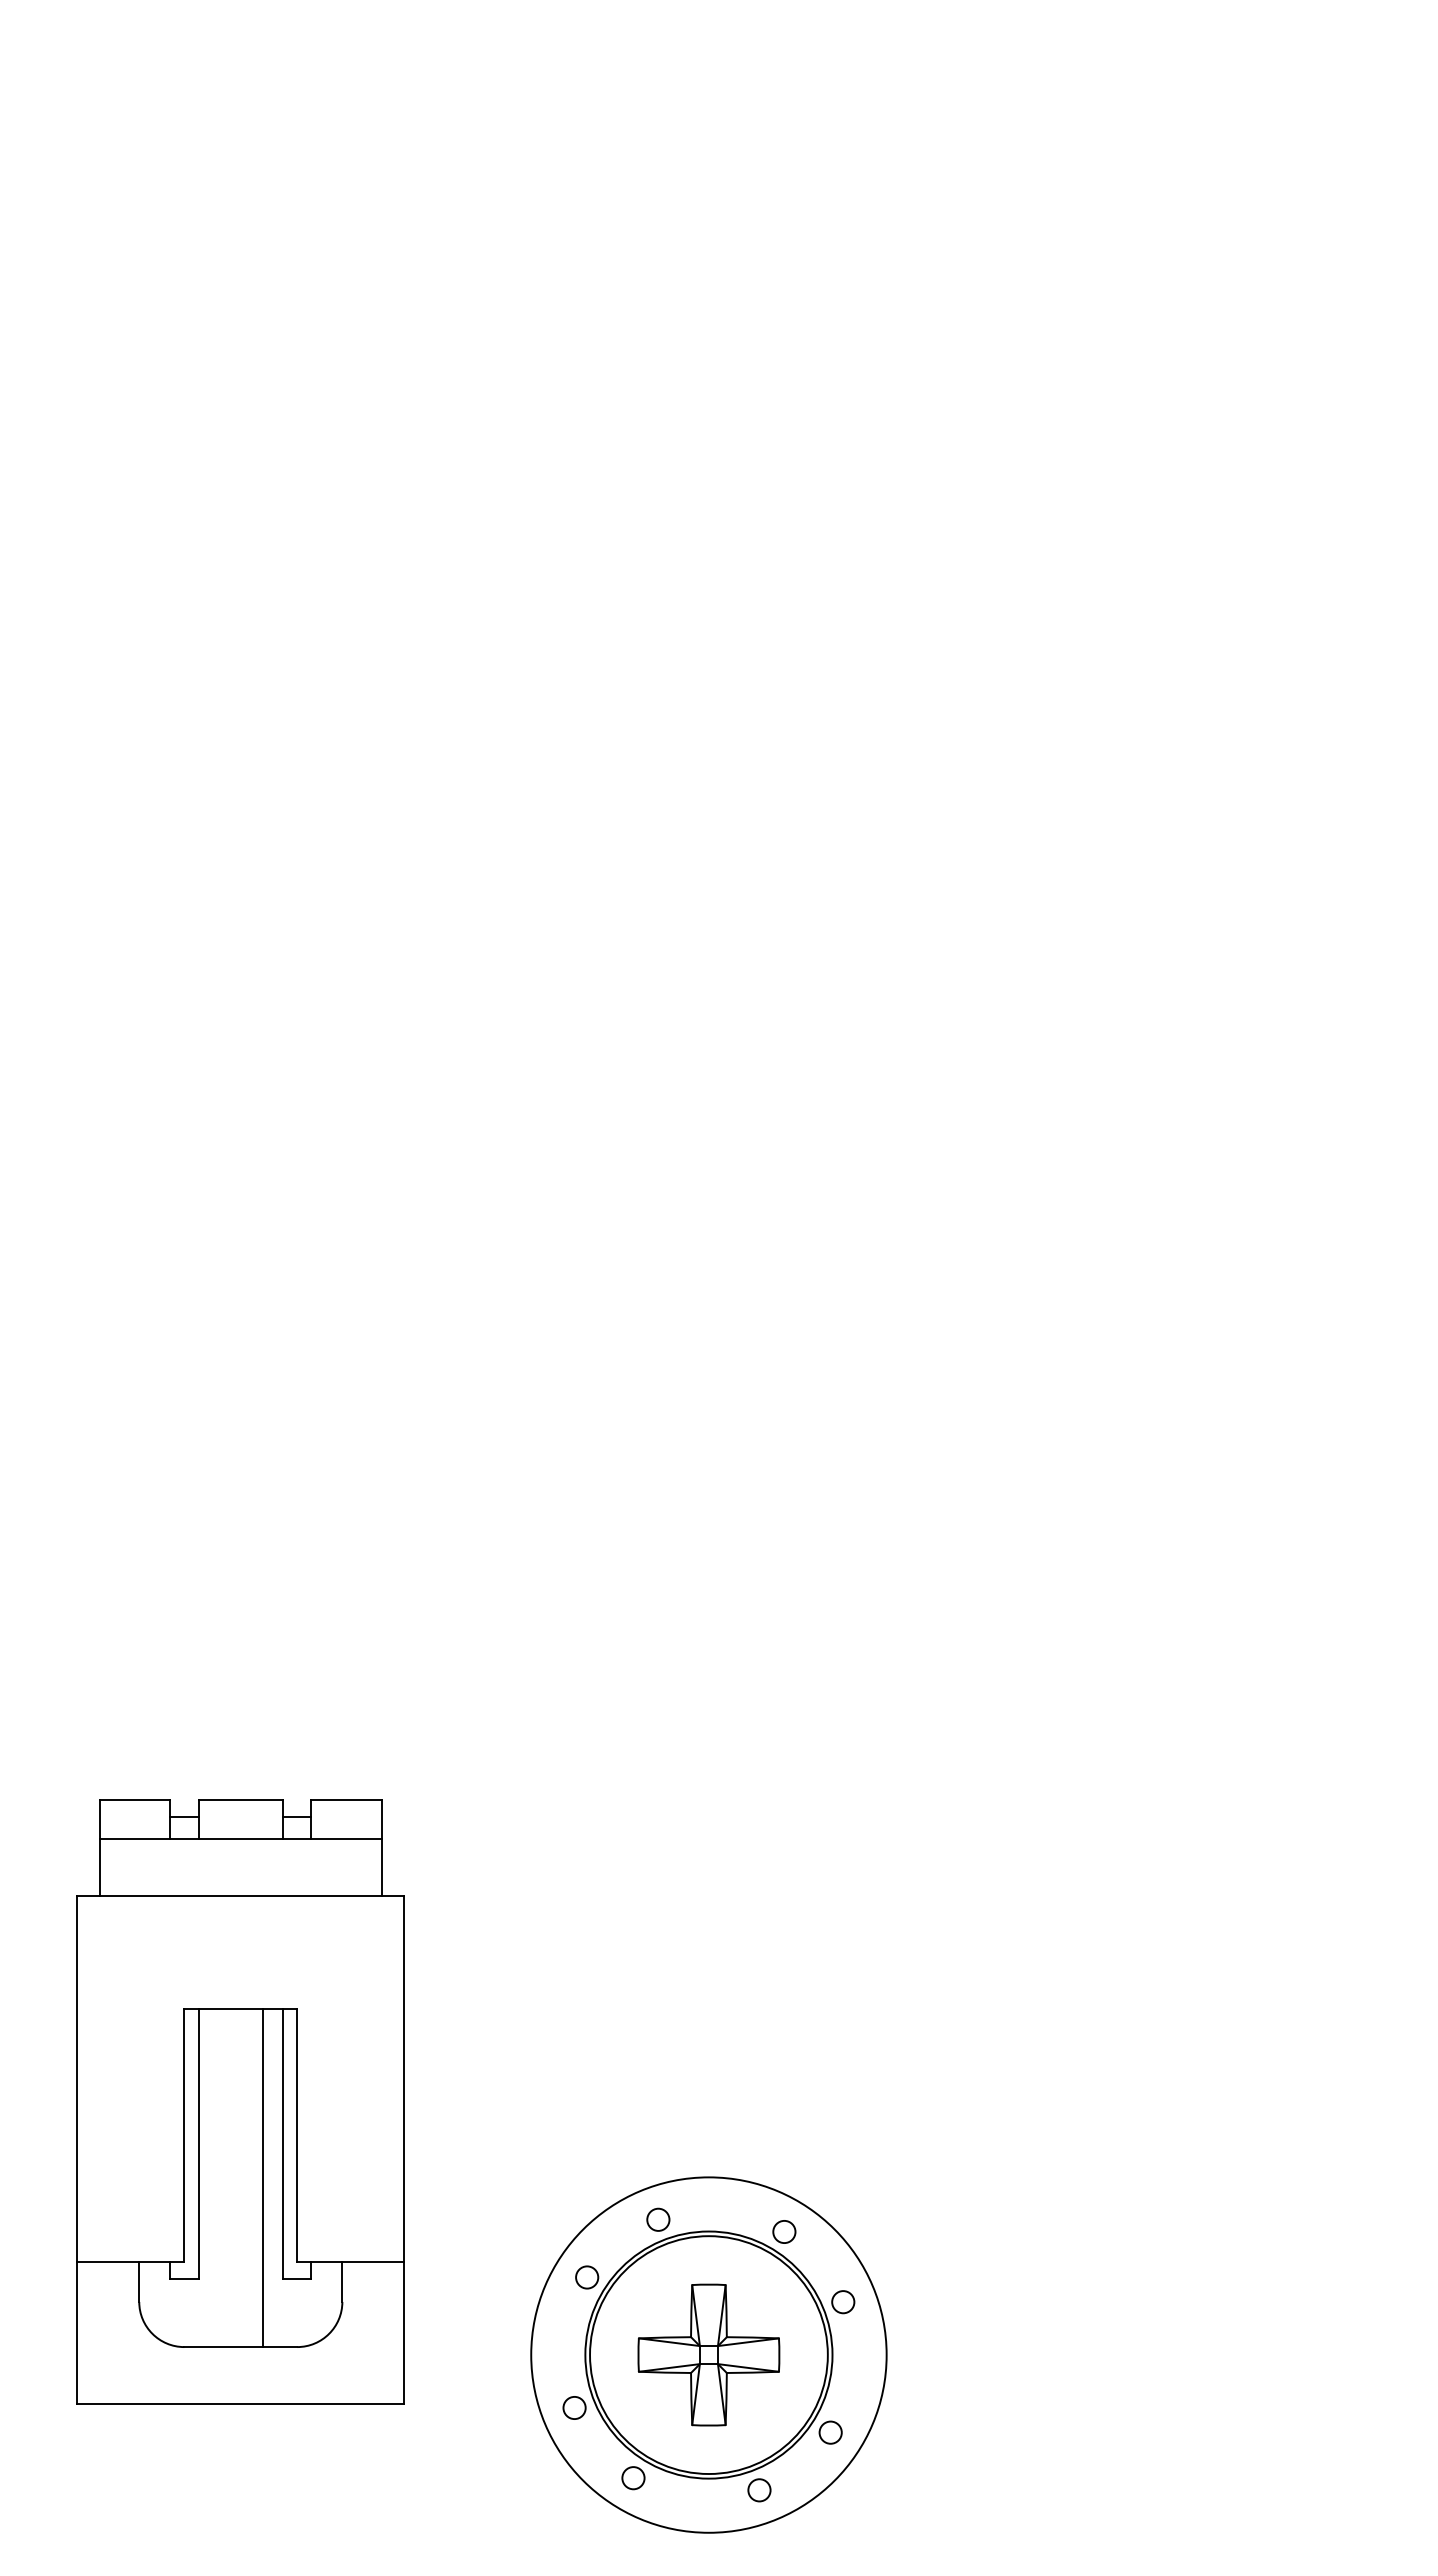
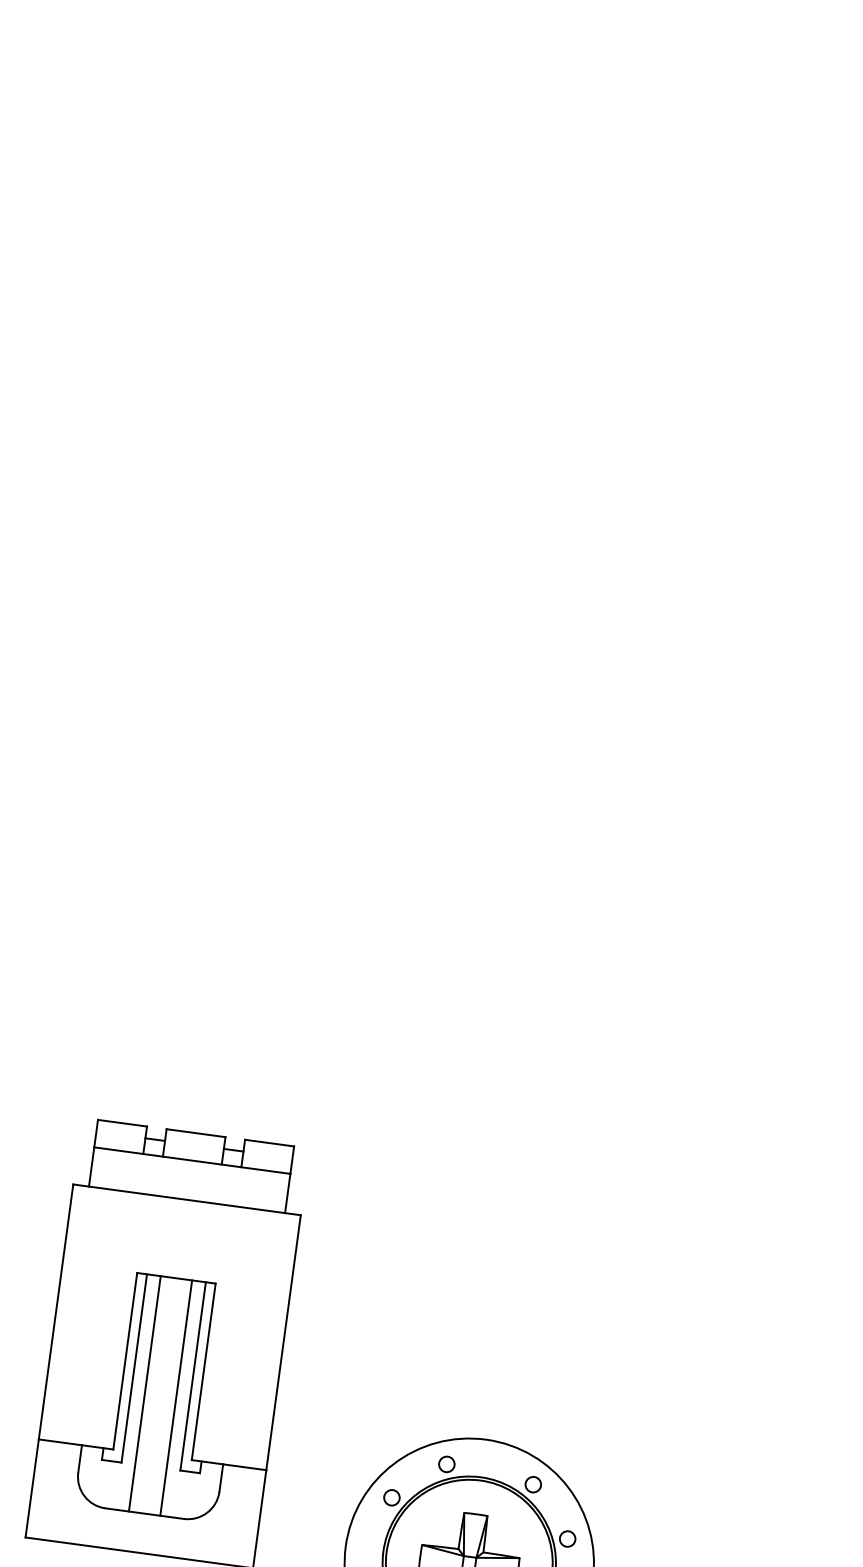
line: (218, 2177) -> (145, 1393), added

